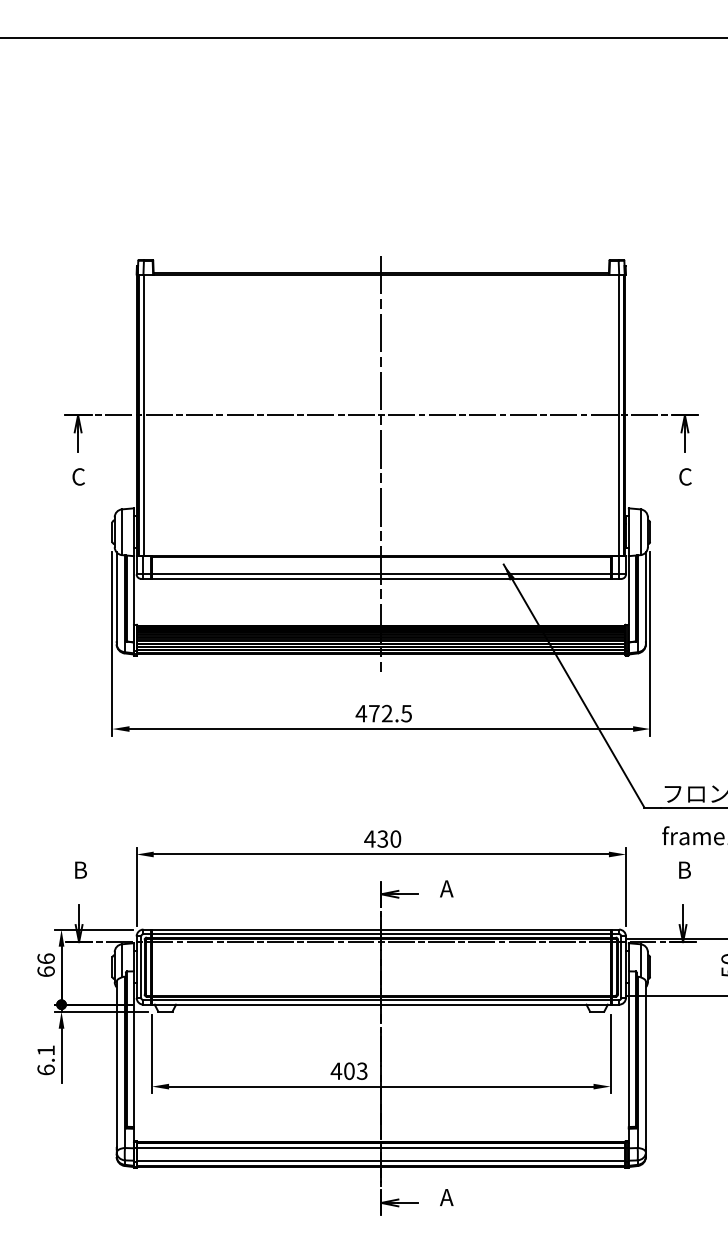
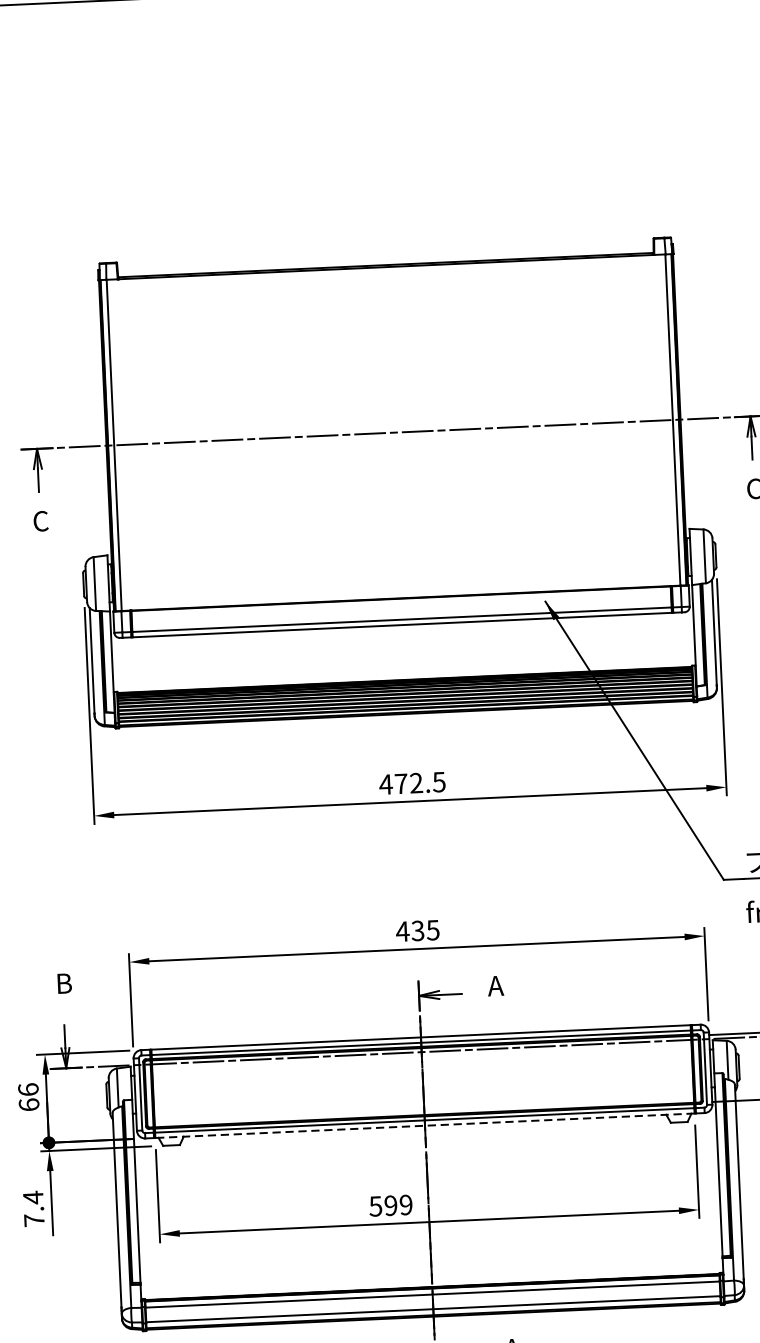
line: (381, 463) -> (396, 489), removed
text: (395, 838) -> (432, 929), 430 -> 435
line: (380, 1004) -> (424, 1125), solid -> dashed
text: (45, 1059) -> (33, 1208), 6.1 -> 7.4
text: (348, 1070) -> (389, 1204), 403 -> 599

